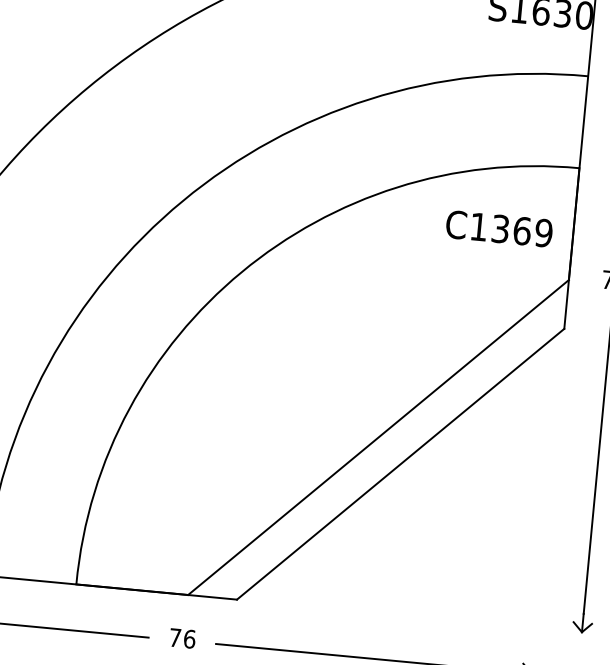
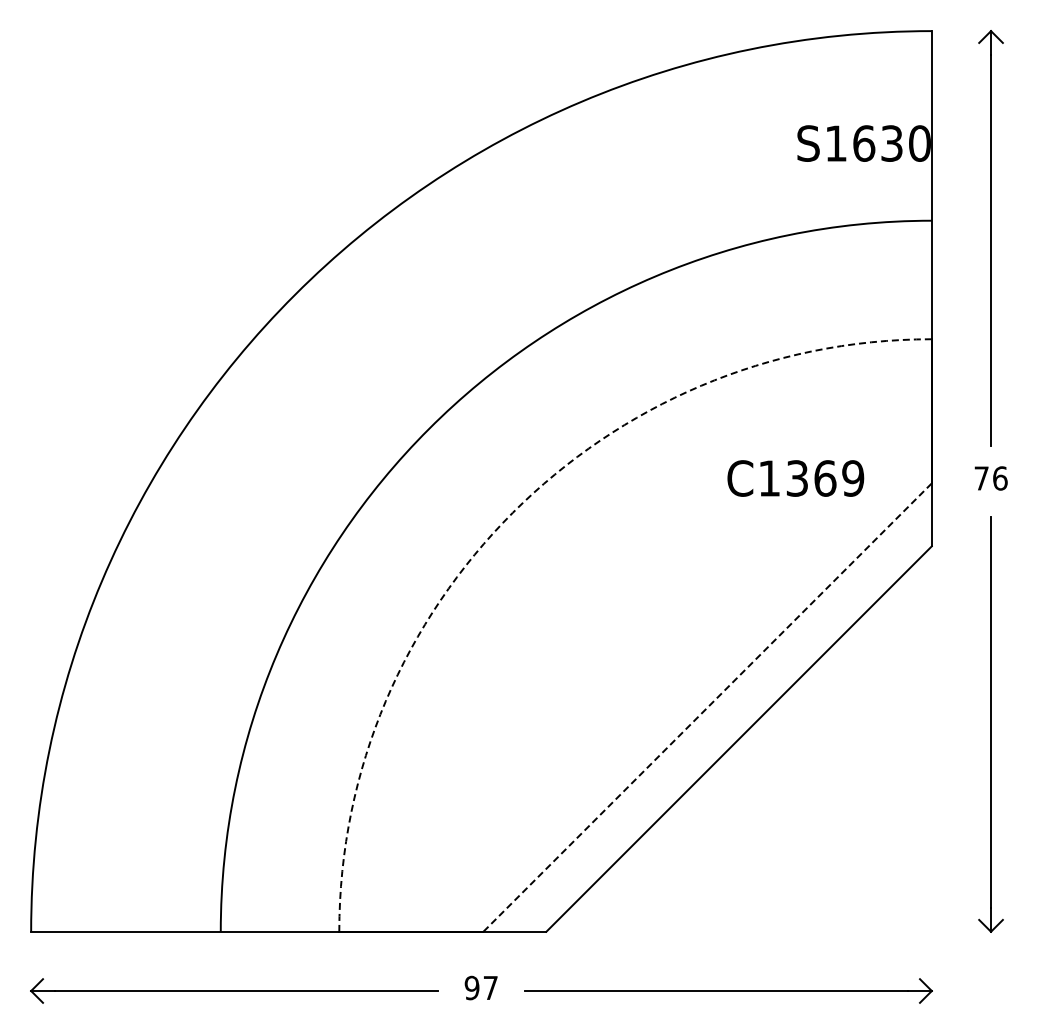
text: (499, 228) -> (795, 478), moved
arc: (241, 271) -> (512, 512), solid -> dashed
line: (378, 437) -> (707, 707), solid -> dashed
text: (182, 638) -> (481, 987), 76 -> 97

